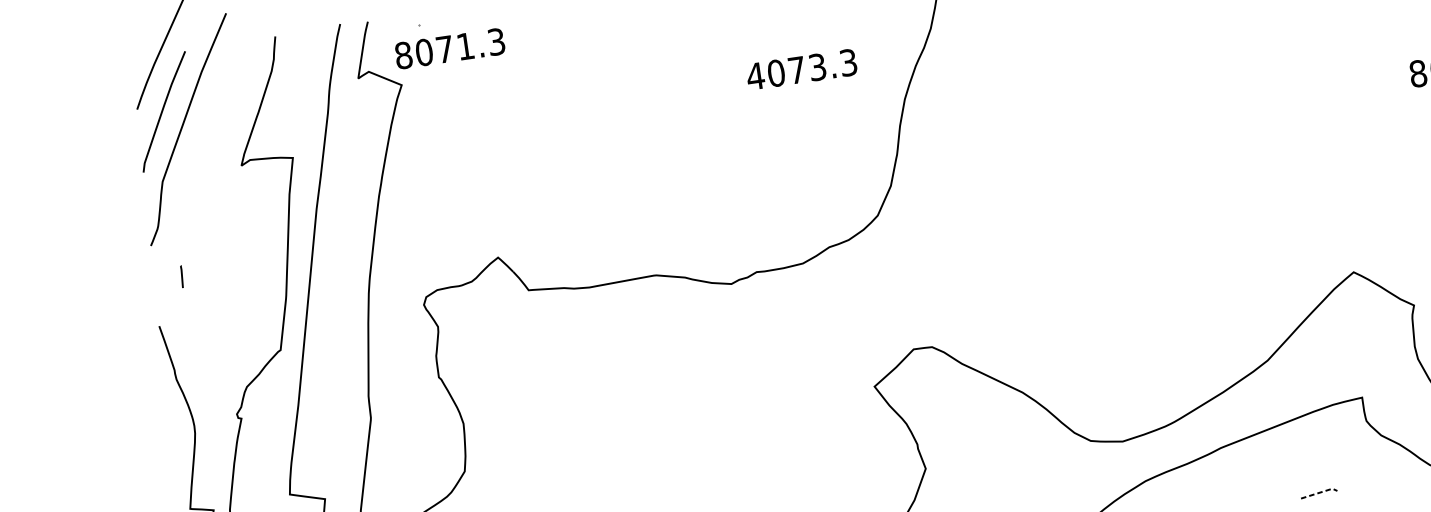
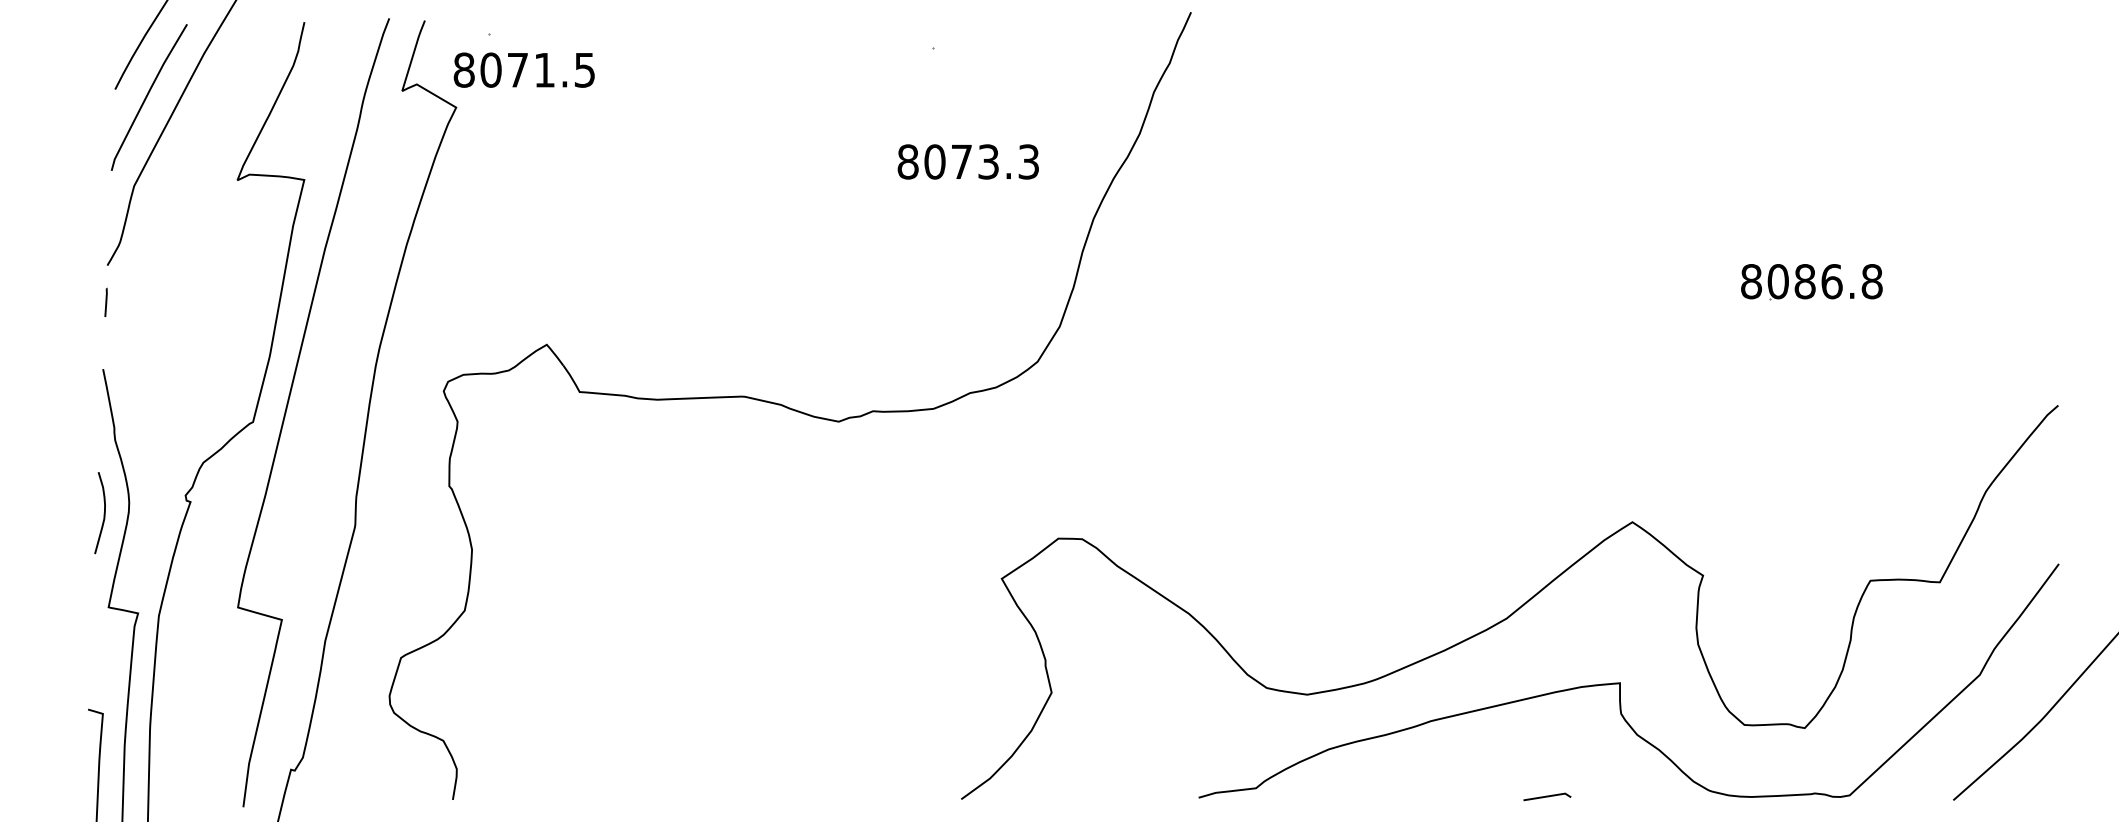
text: (496, 41) -> (584, 69), 8071.3 -> 8071.5
text: (755, 76) -> (907, 161), 4073.3 -> 8073.3
line: (181, 276) -> (105, 301), moved
curve: (175, 437) -> (103, 513), added
line: (1319, 492) -> (1548, 796), dashed -> solid

